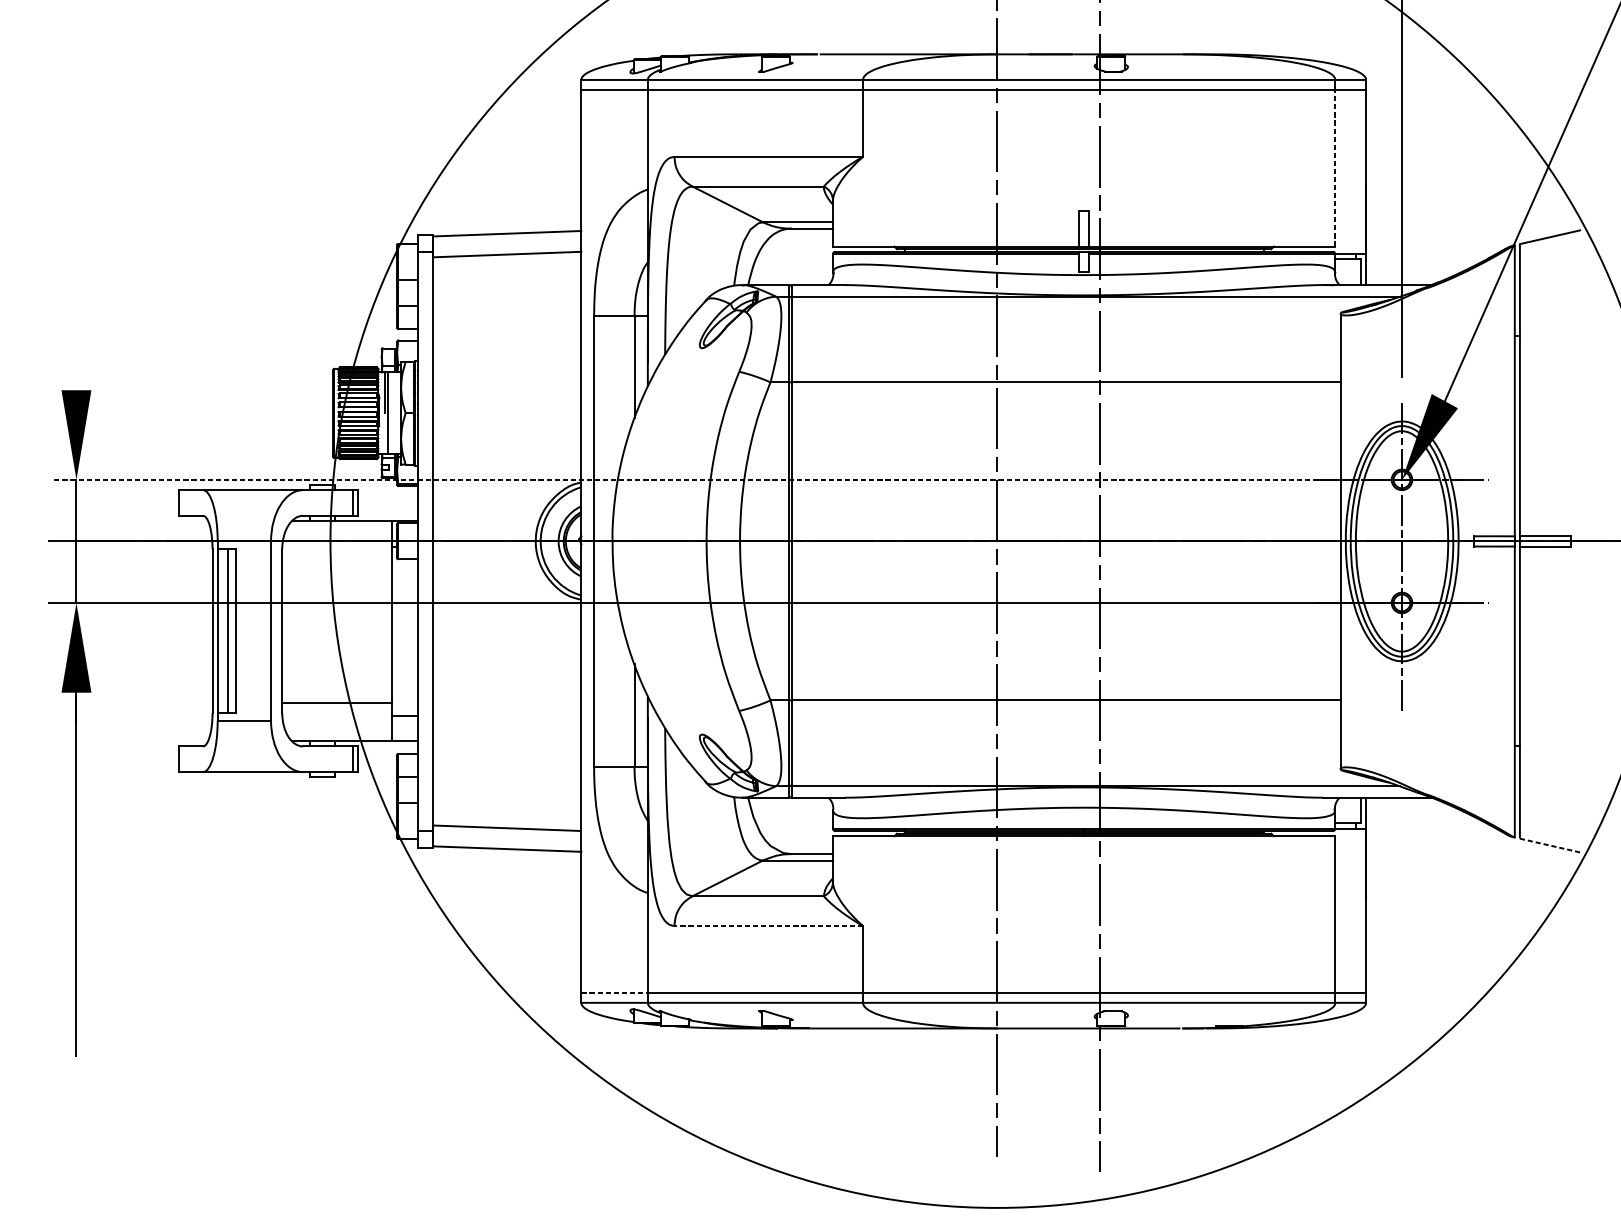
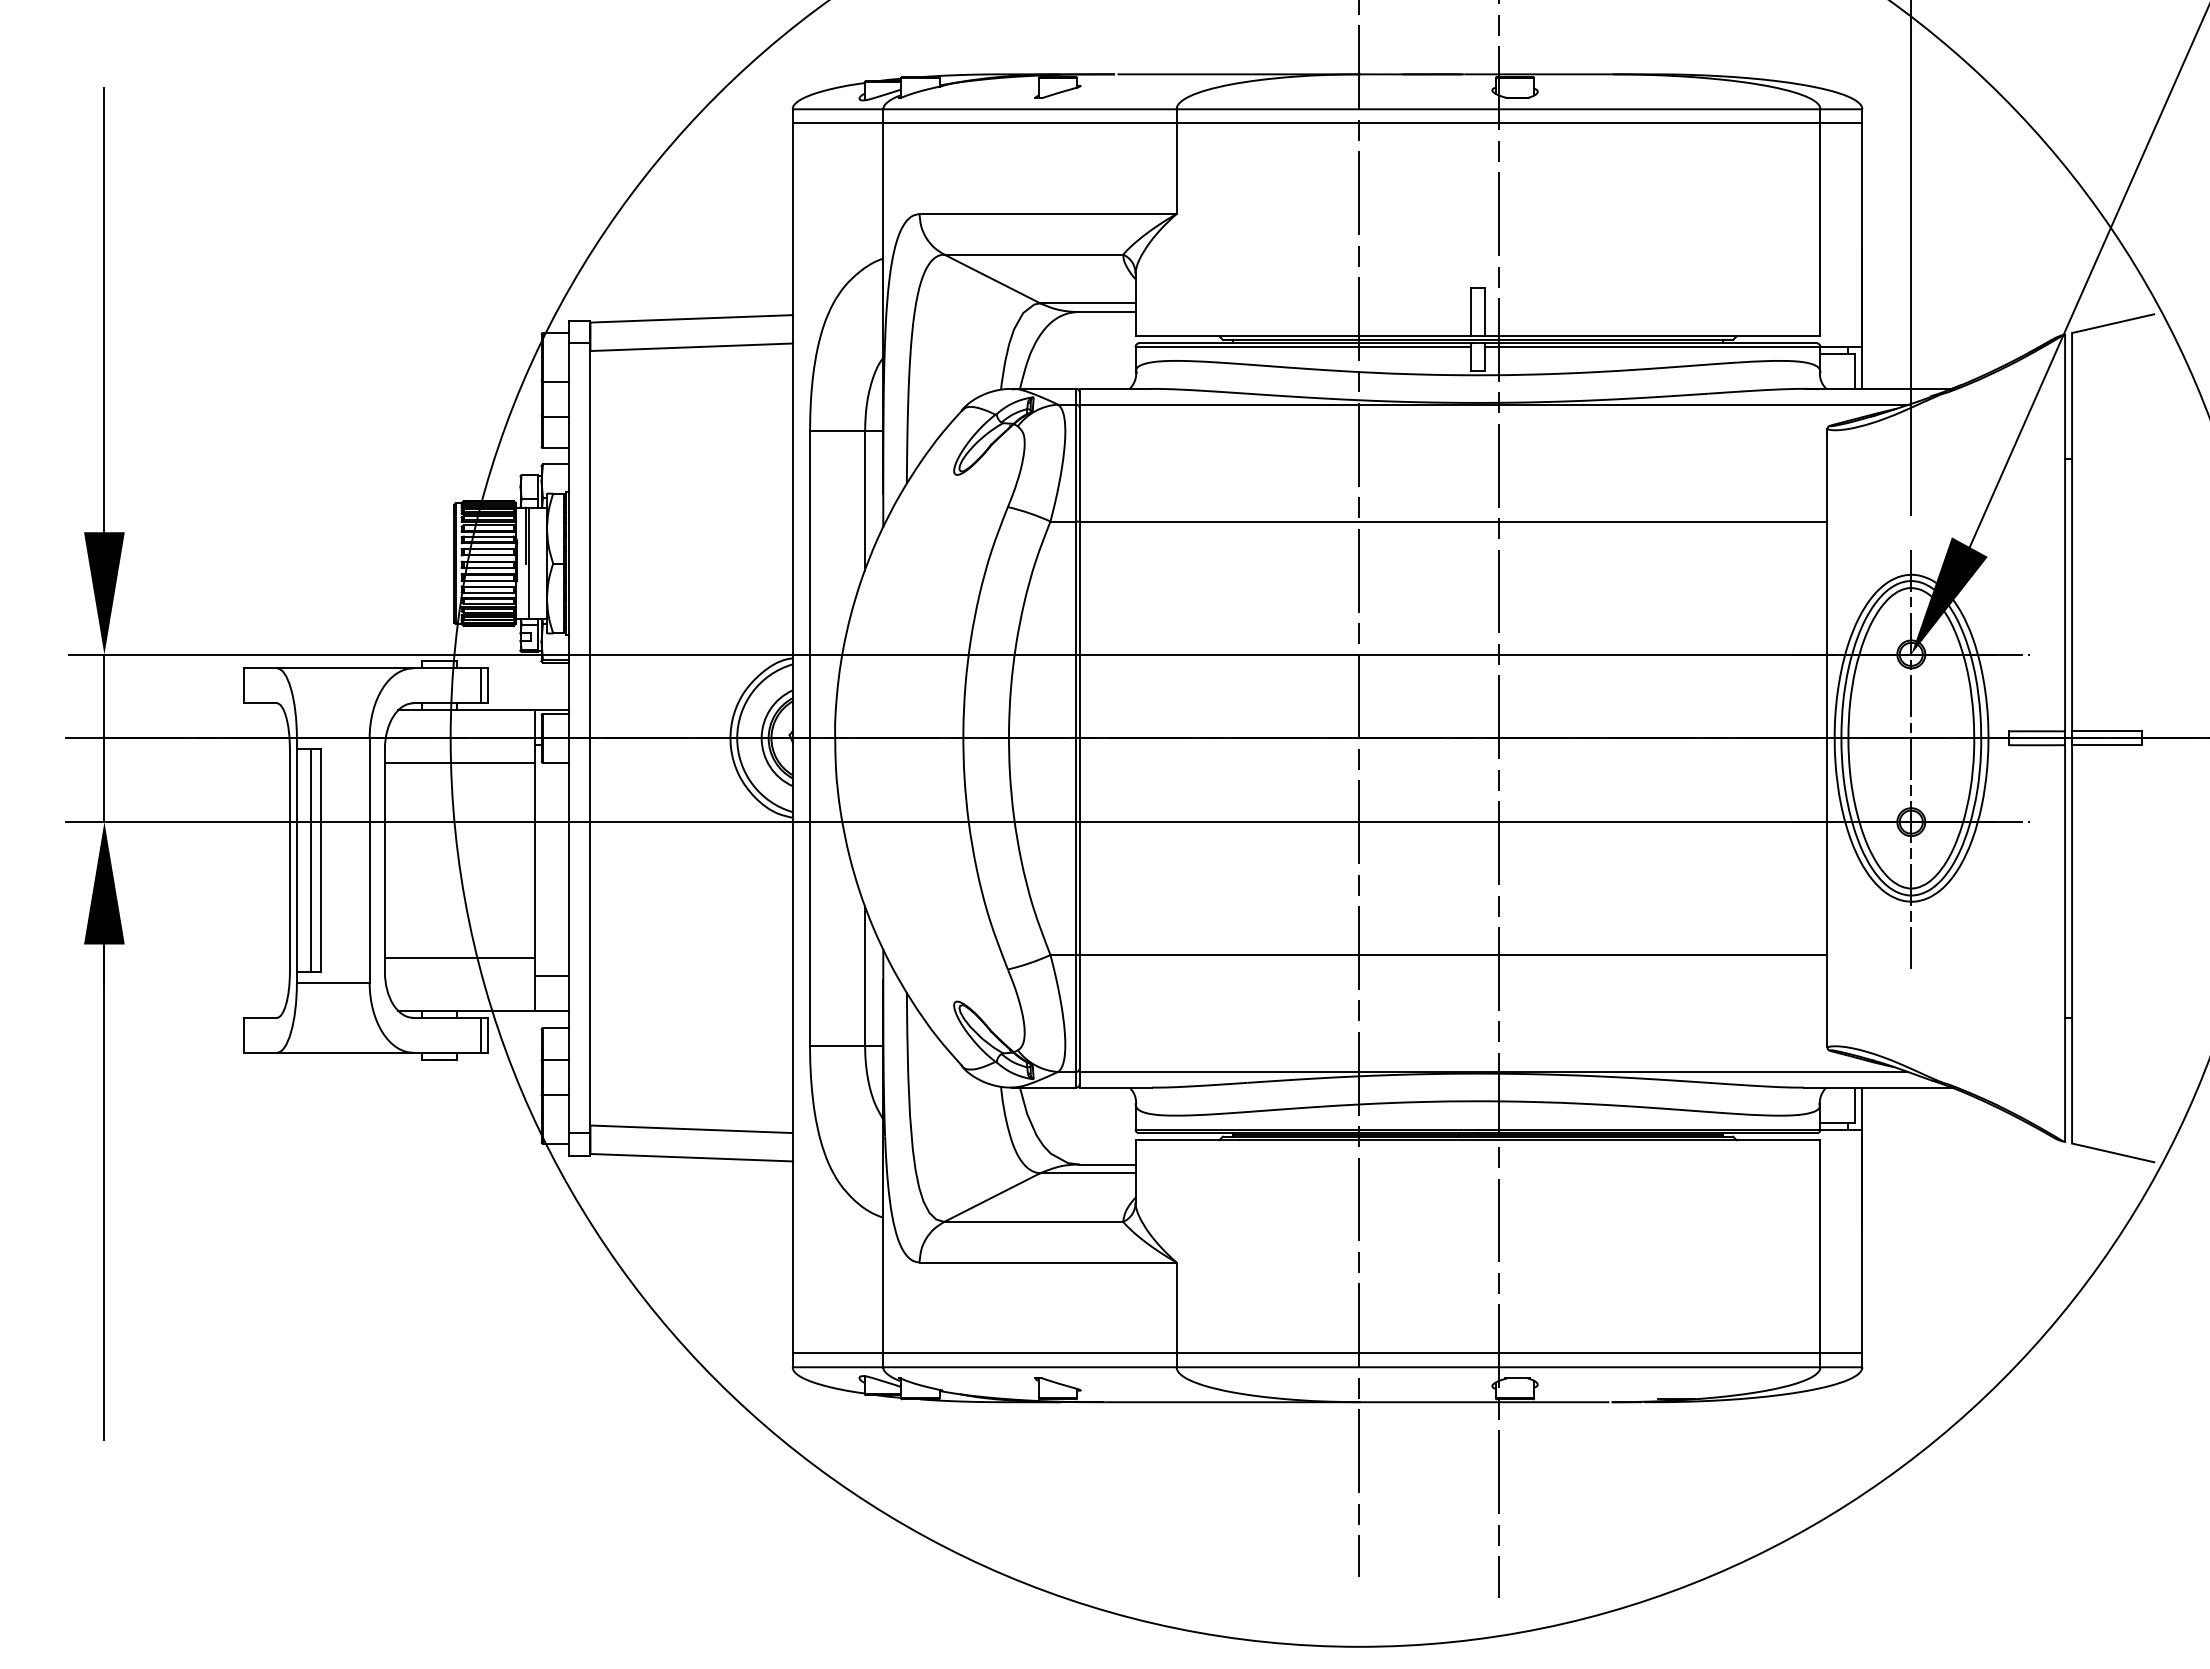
line: (1335, 168) -> (1820, 229), dashed -> solid
line: (76, 227) -> (104, 310), added
line: (757, 479) -> (1032, 654), dashed -> solid
line: (336, 559) -> (459, 762), added
line: (1550, 846) -> (2113, 1153), dashed -> solid
line: (769, 925) -> (1048, 1262), dashed -> solid
line: (614, 992) -> (838, 1353), dashed -> solid

